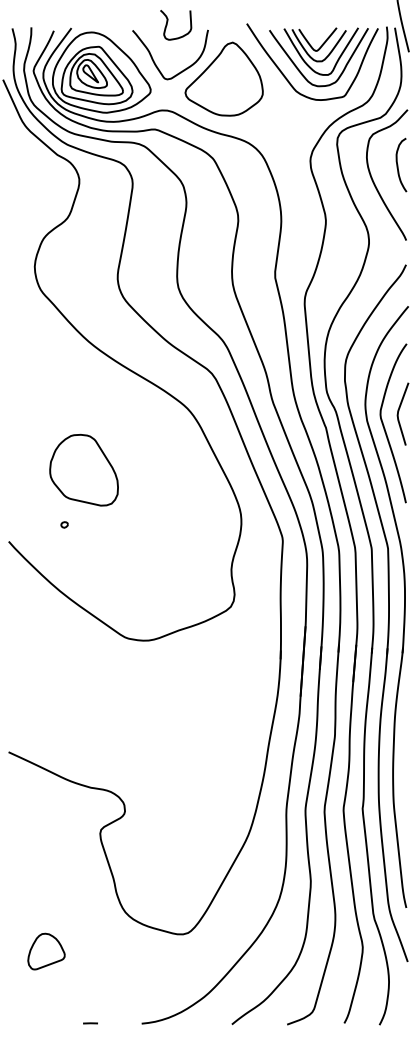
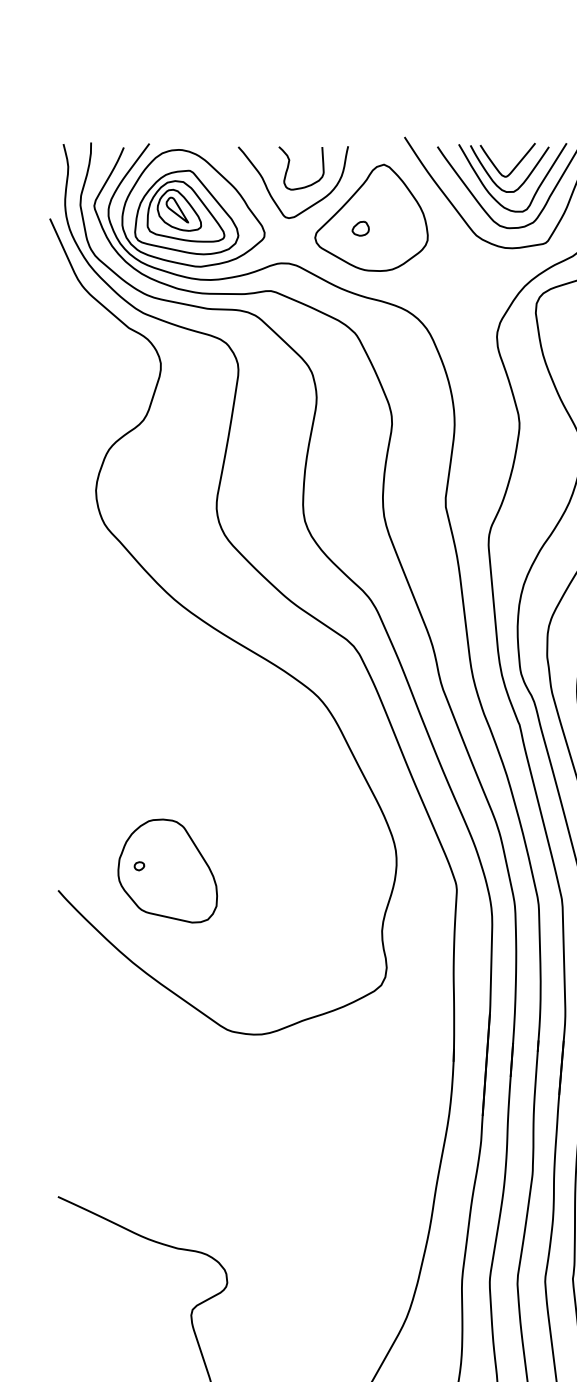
curve: (168, 21) -> (290, 163), moved
part: (216, 86) -> (360, 228), added
part: (83, 470) -> (166, 871), moved

